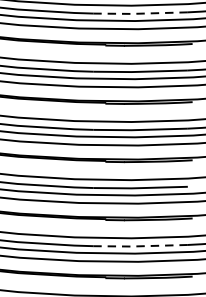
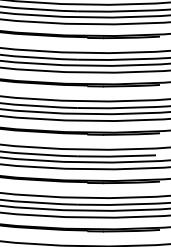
line: (140, 13) -> (116, 11), dashed -> solid
line: (140, 245) -> (116, 204), dashed -> solid

